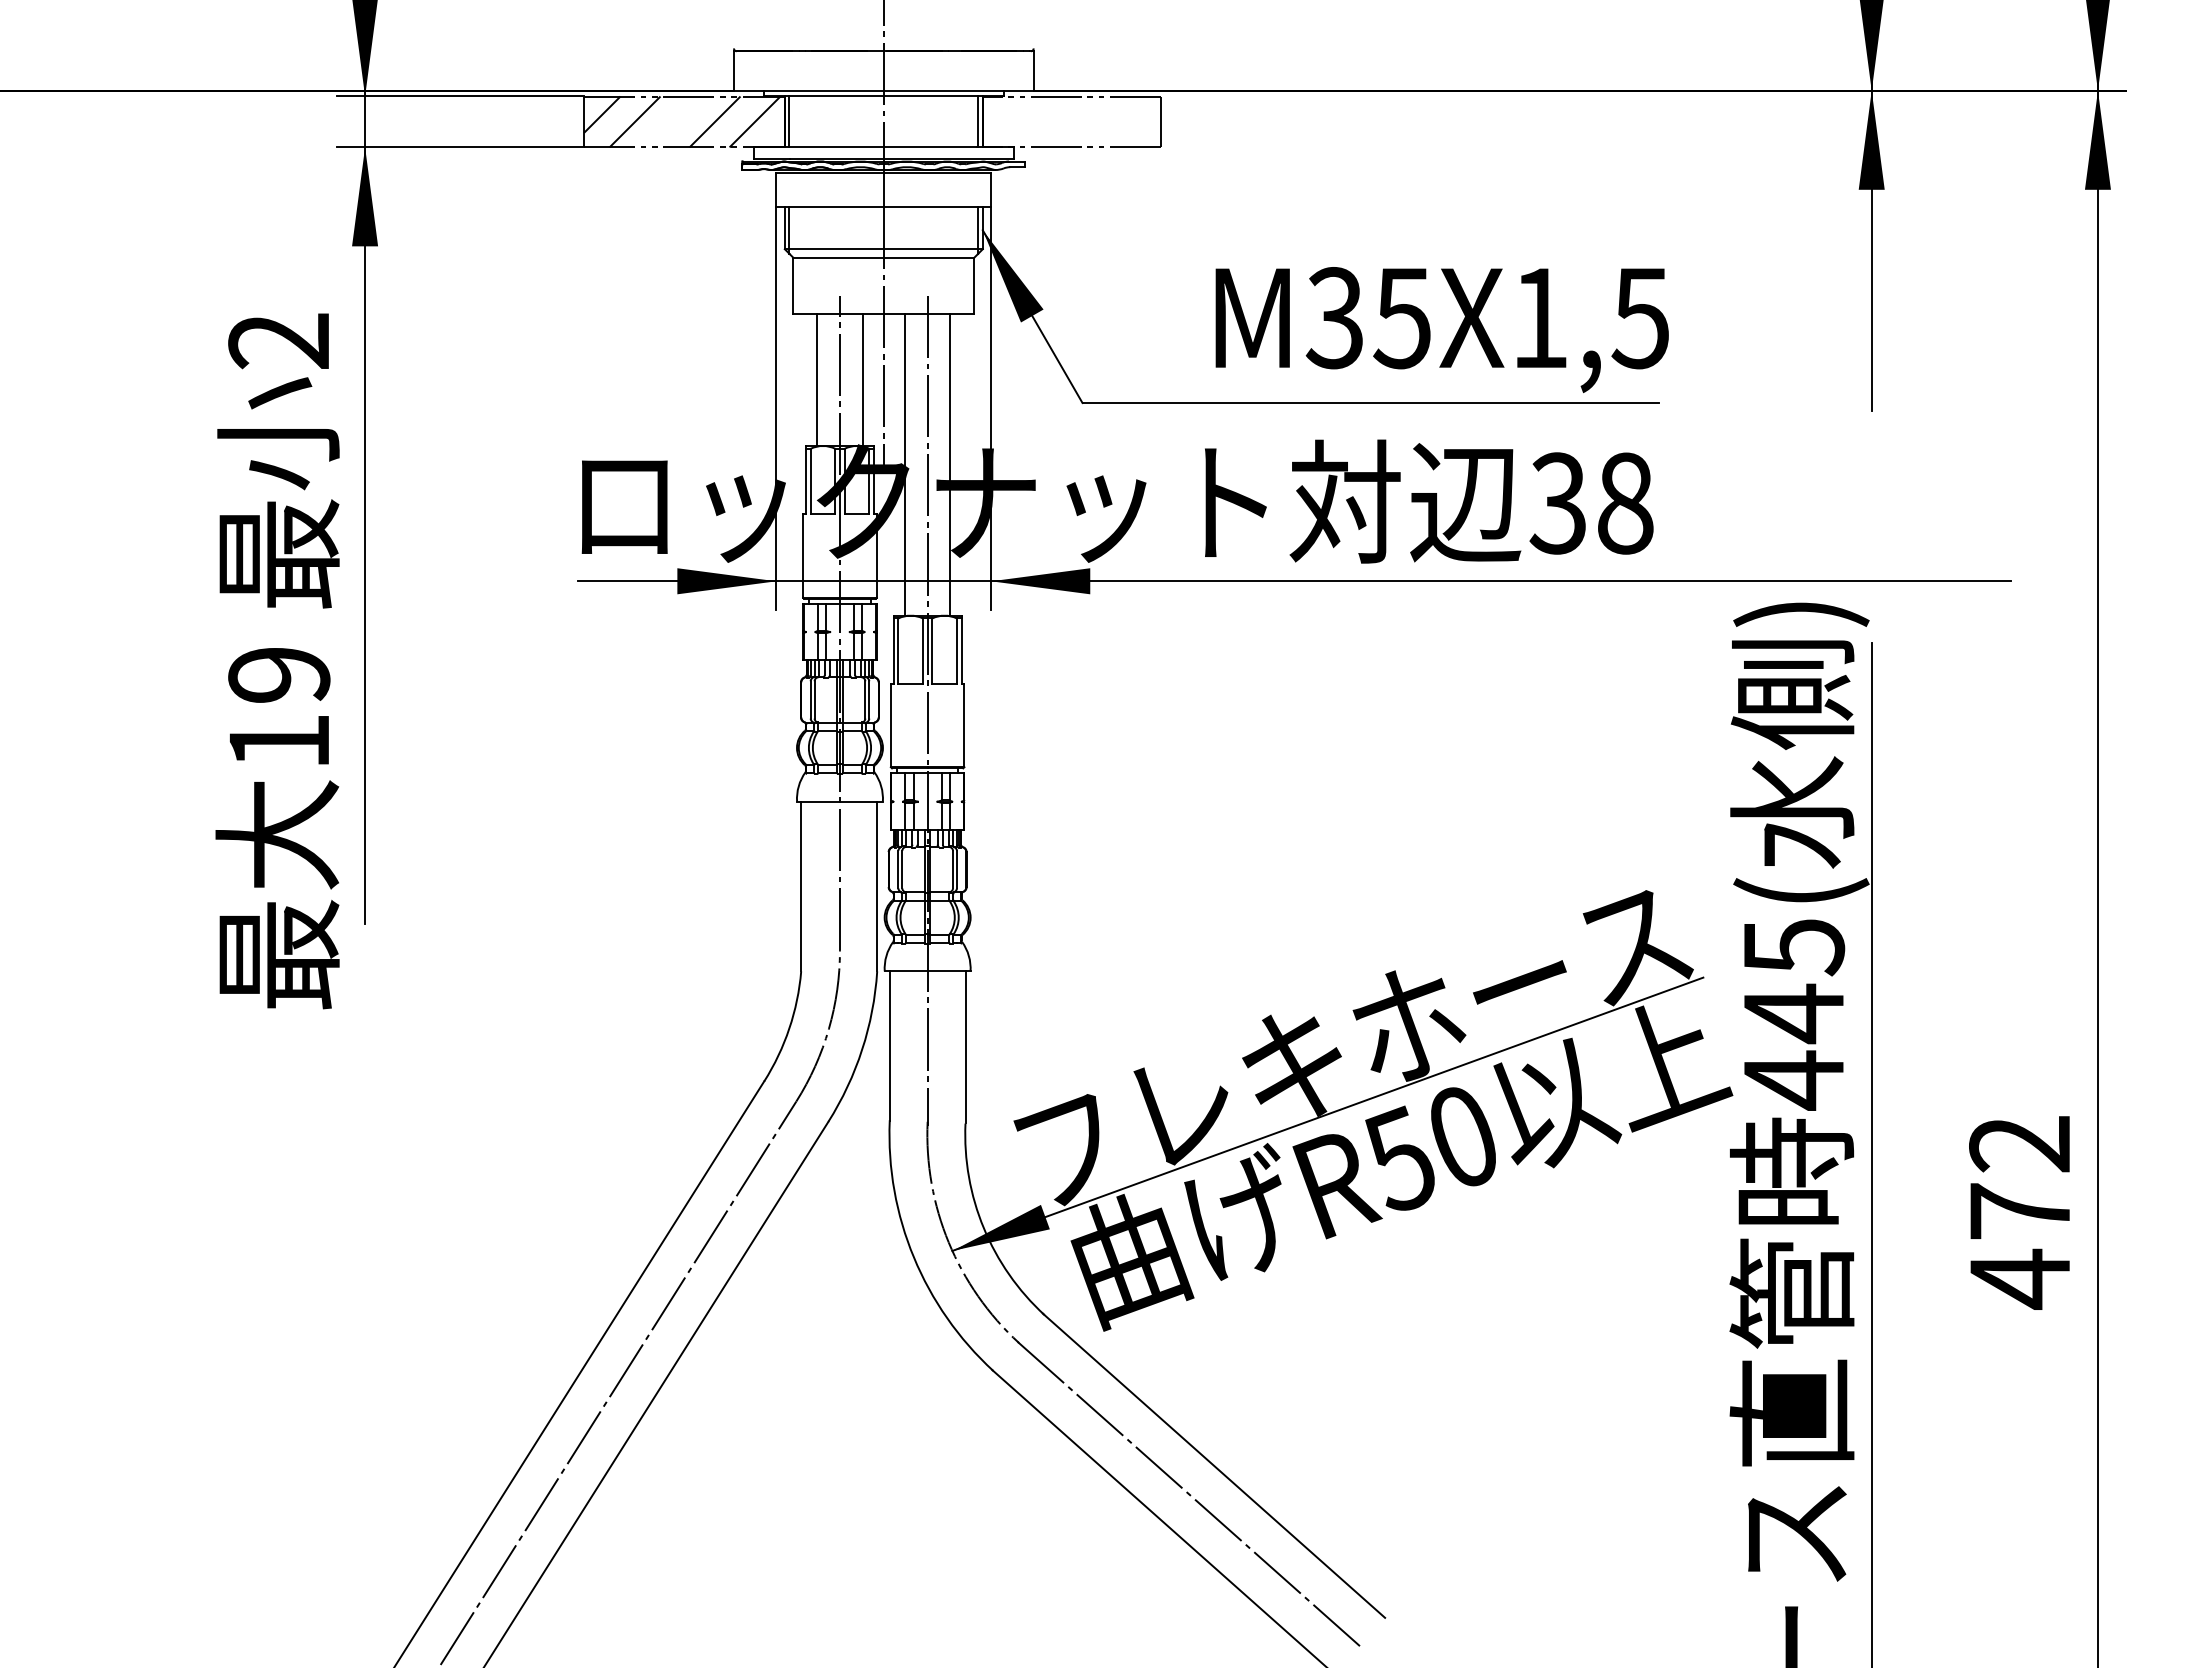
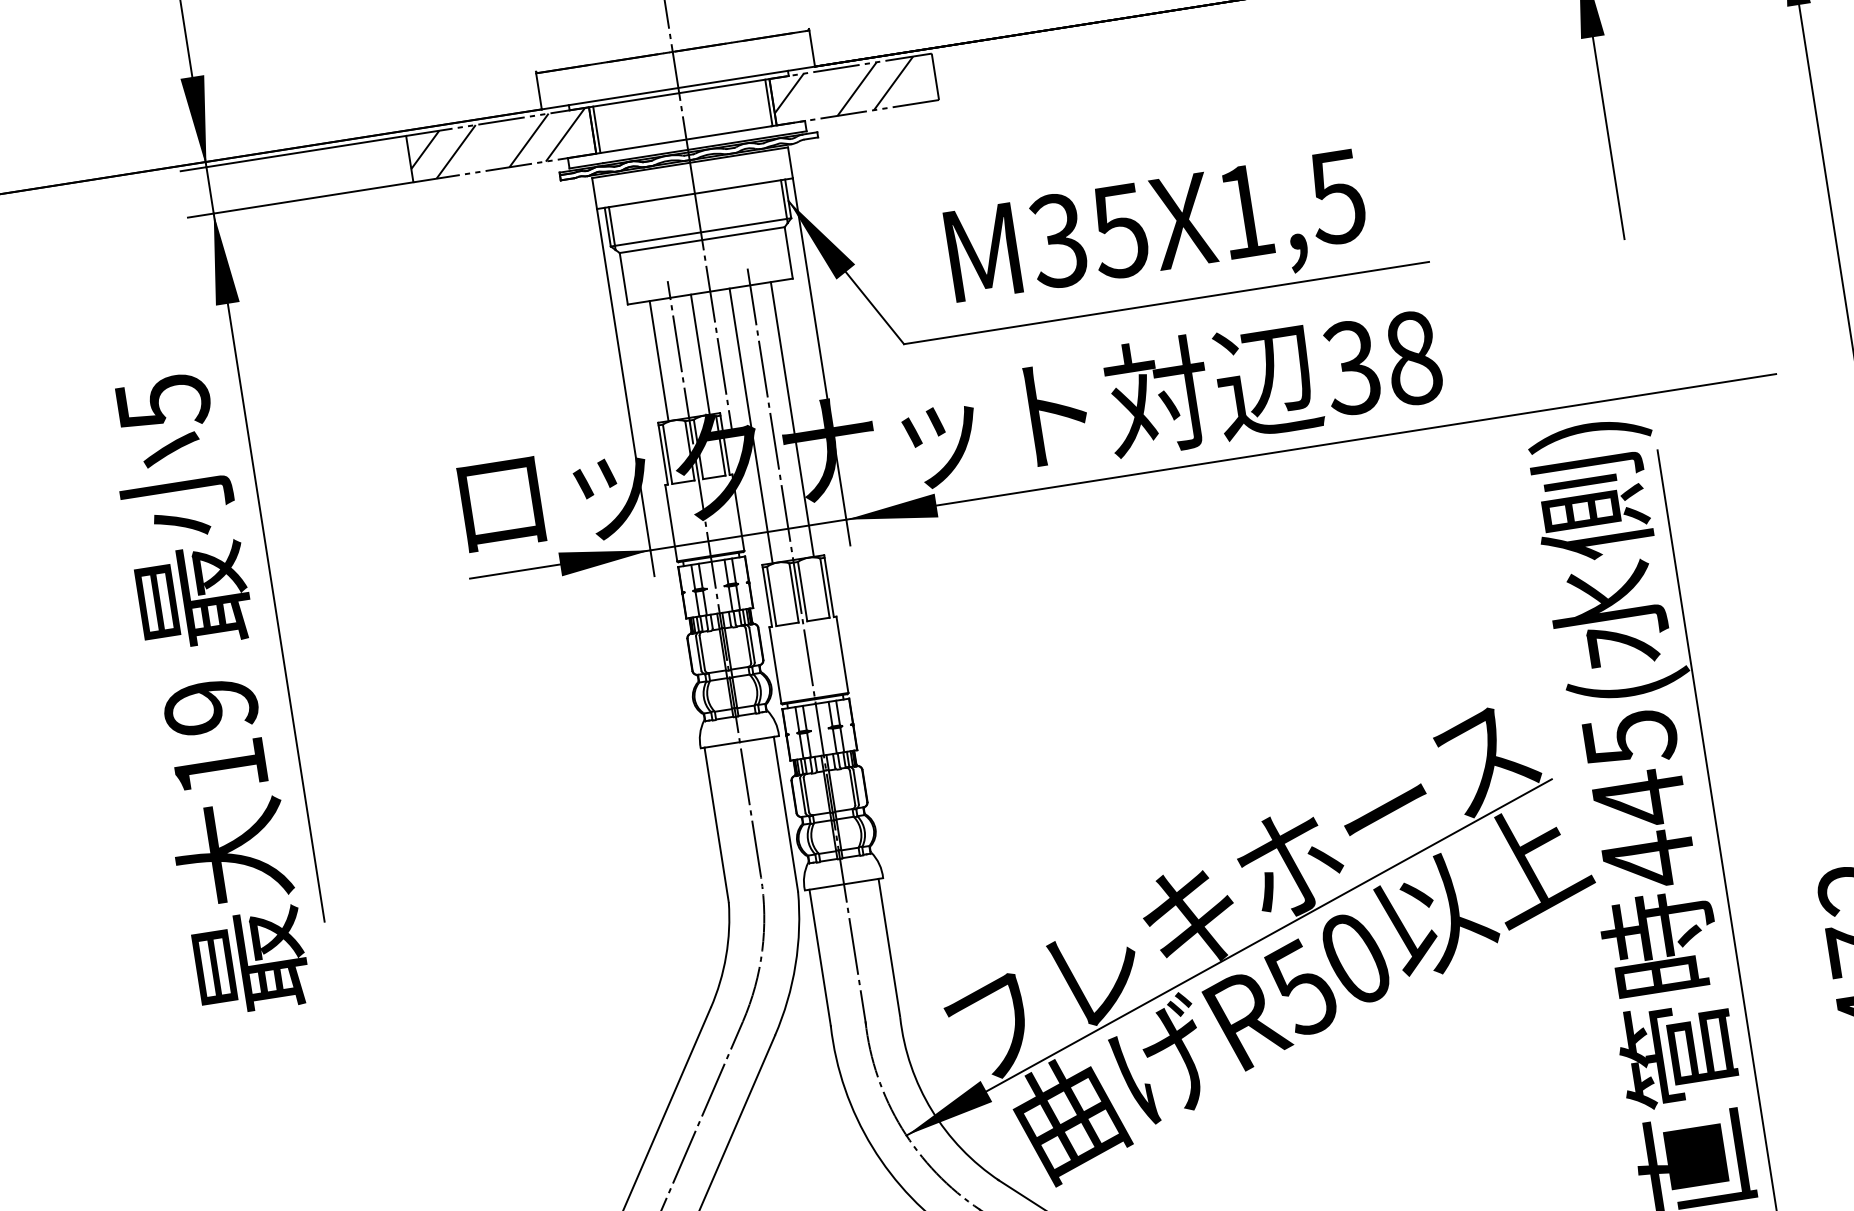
hatch: (1061, 121) -> (844, 90), added
text: (1441, 329) -> (1156, 235), moved
text: (279, 341) -> (163, 402), 2 -> 5

